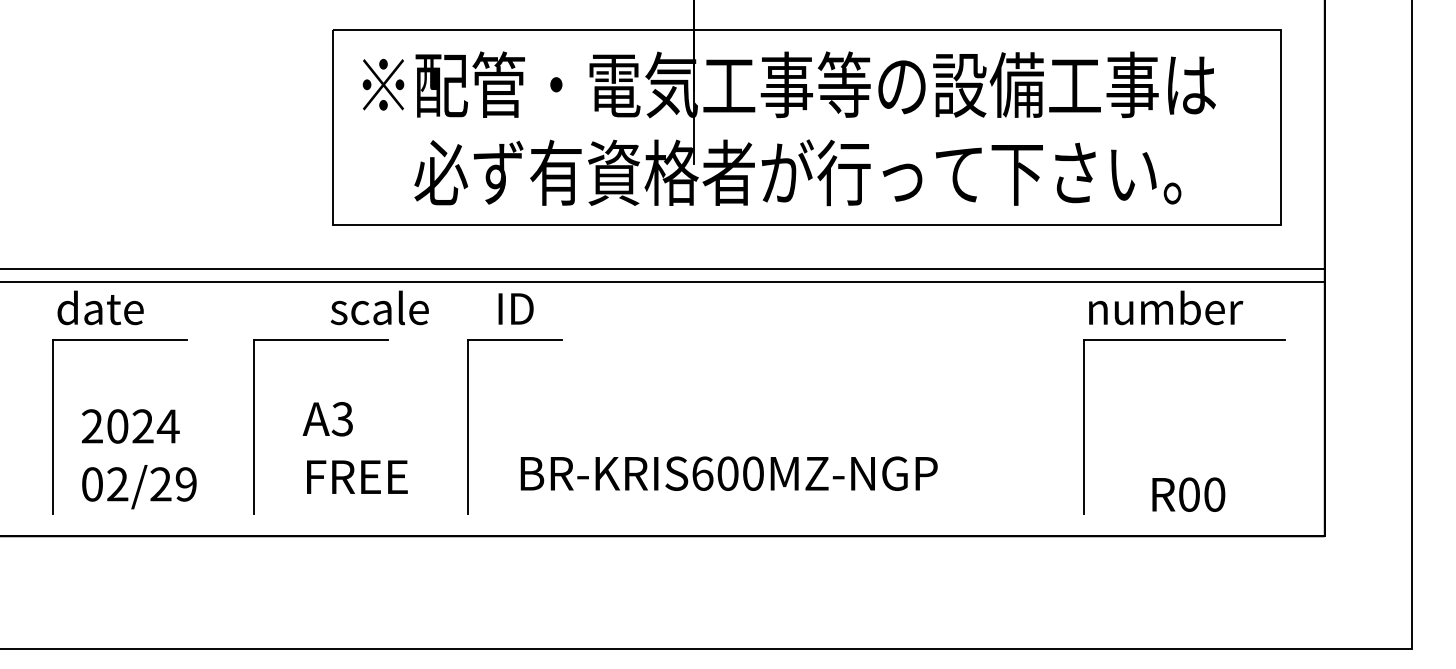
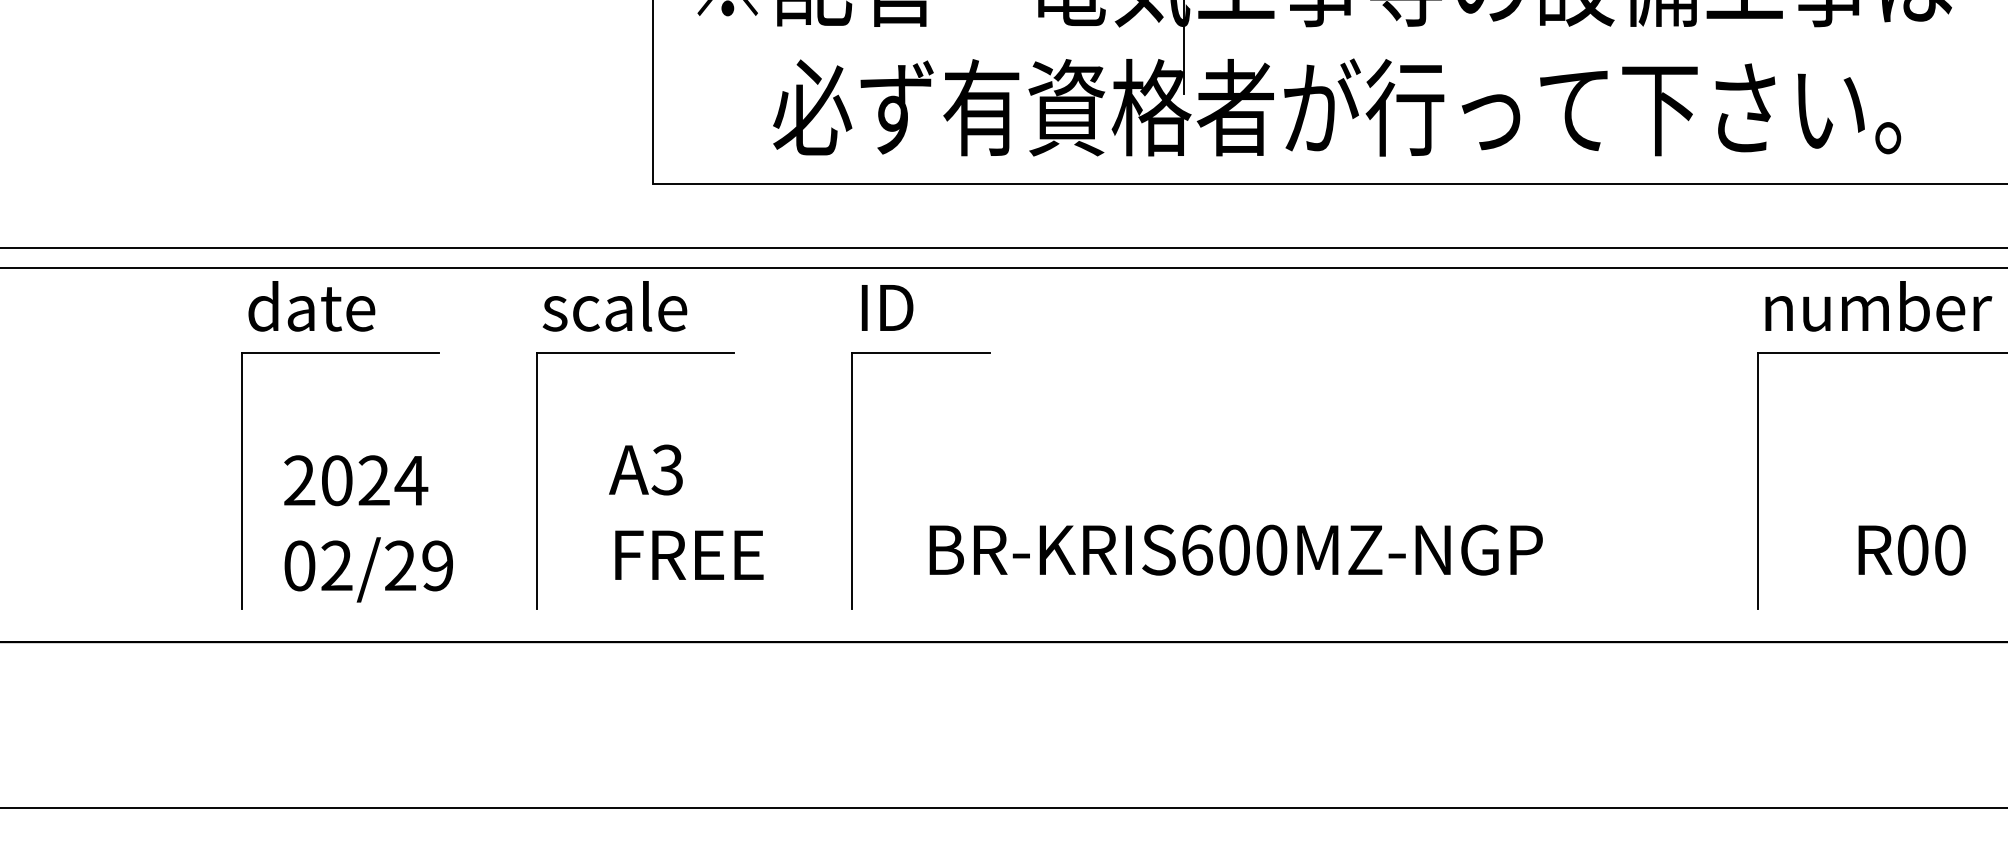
text: (379, 307) -> (614, 305), moved
text: (515, 308) -> (886, 307), moved
text: (1188, 494) -> (1911, 549), moved

